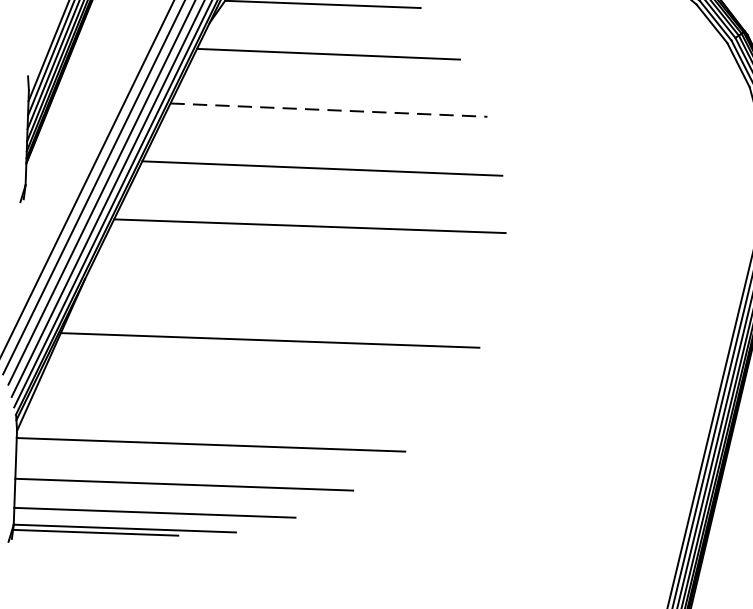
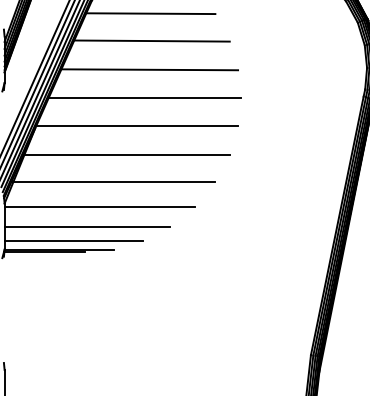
line: (327, 110) -> (151, 41), dashed -> solid
line: (293, 283) -> (137, 126), added
line: (242, 395) -> (114, 182), added

